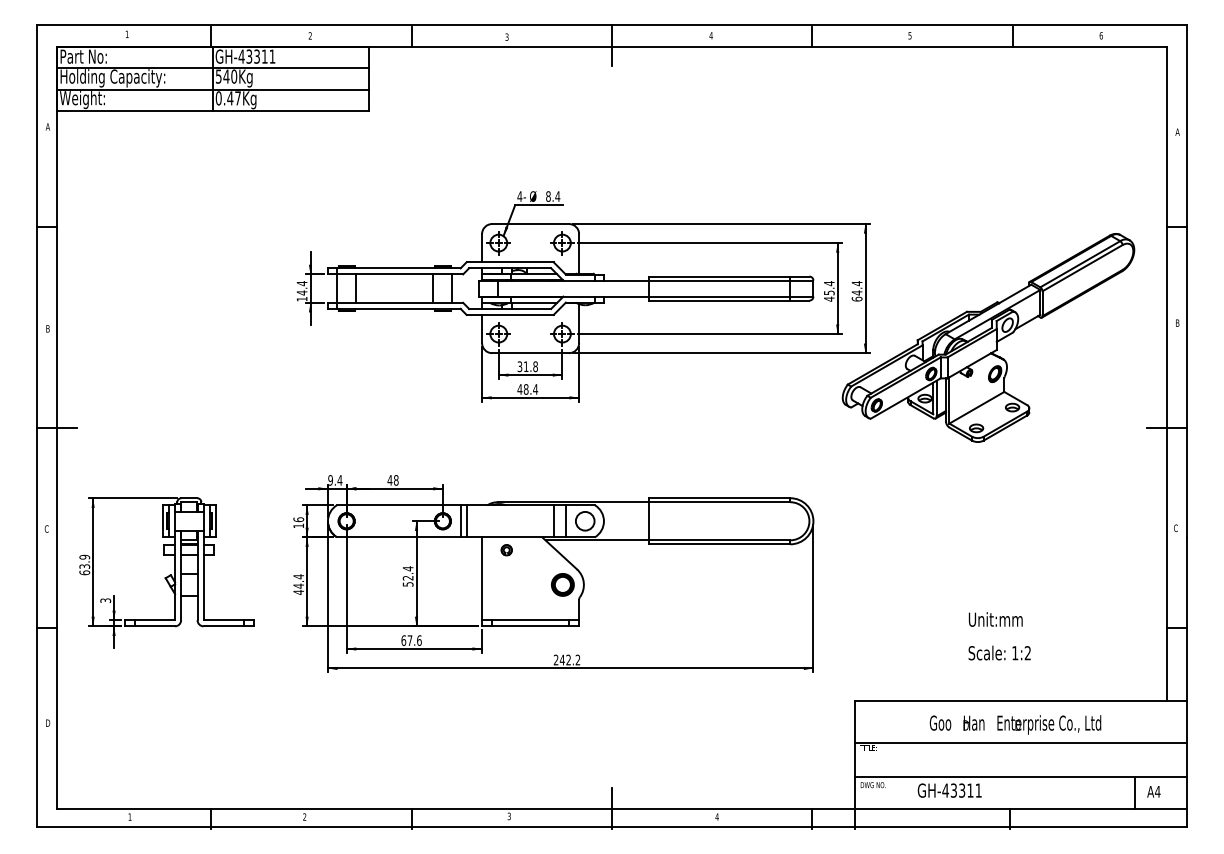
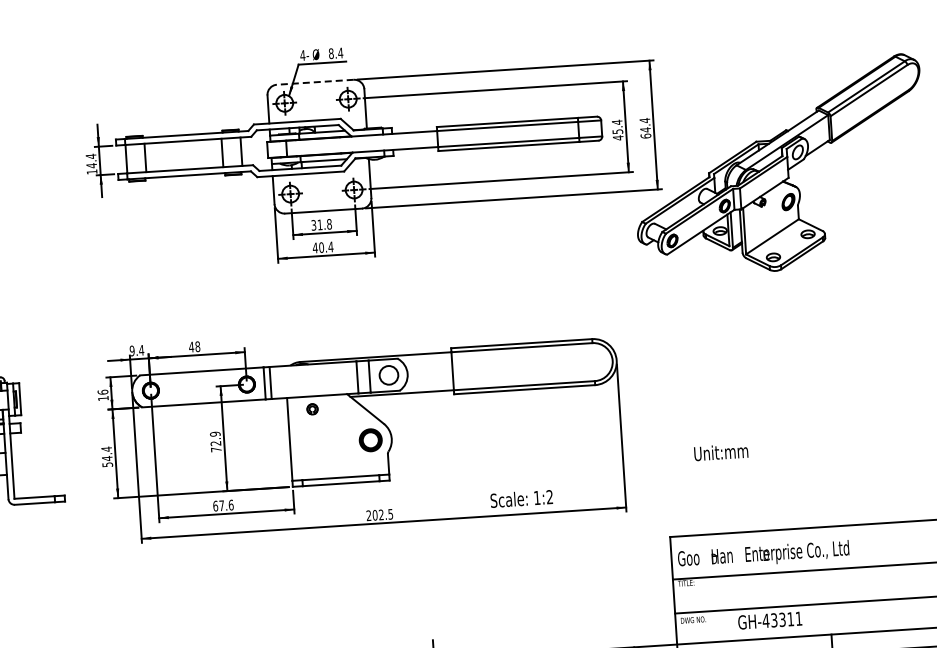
line: (530, 224) -> (315, 82), solid -> dashed
text: (525, 389) -> (320, 247), 48.4 -> 40.4
text: (407, 576) -> (215, 441), 52.4 -> 72.9
text: (298, 591) -> (107, 463), 44.4 -> 54.4
text: (995, 619) -> (720, 452), moved
text: (999, 652) -> (521, 498), moved
text: (569, 659) -> (382, 514), 242.2 -> 202.5
text: (1015, 724) -> (763, 554), moved

